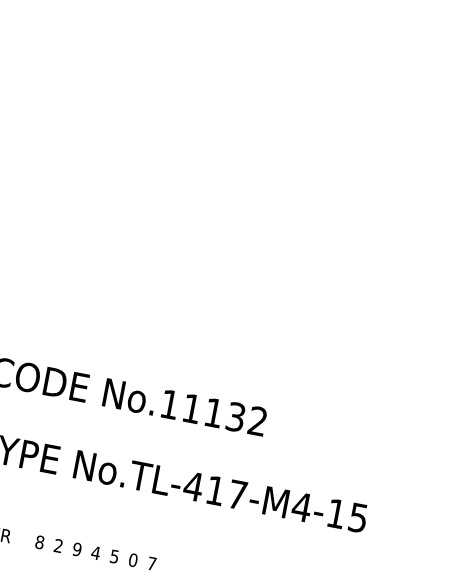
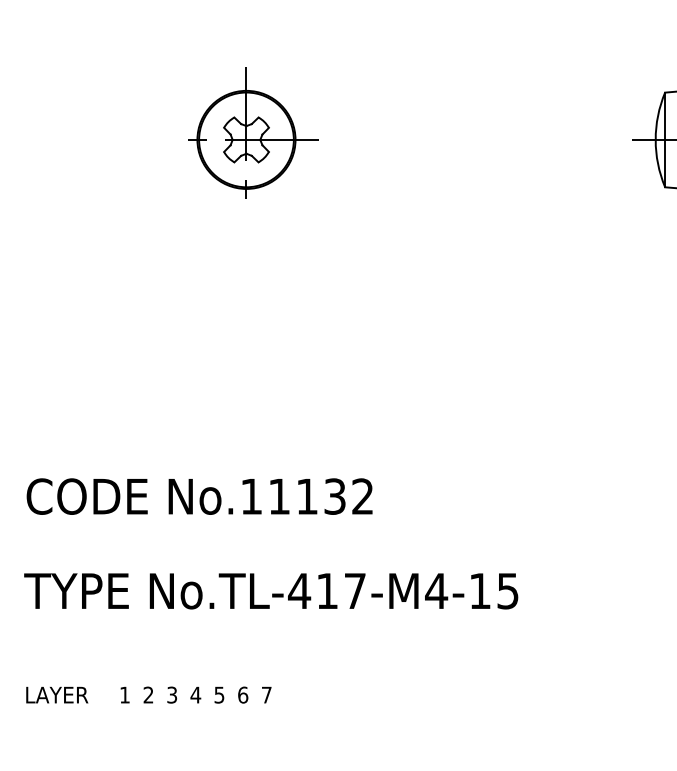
part: (226, 116) -> (253, 132), added
text: (39, 541) -> (124, 694), 8 -> 1
text: (77, 549) -> (172, 694), 9 -> 3
text: (133, 559) -> (243, 694), 0 -> 6

